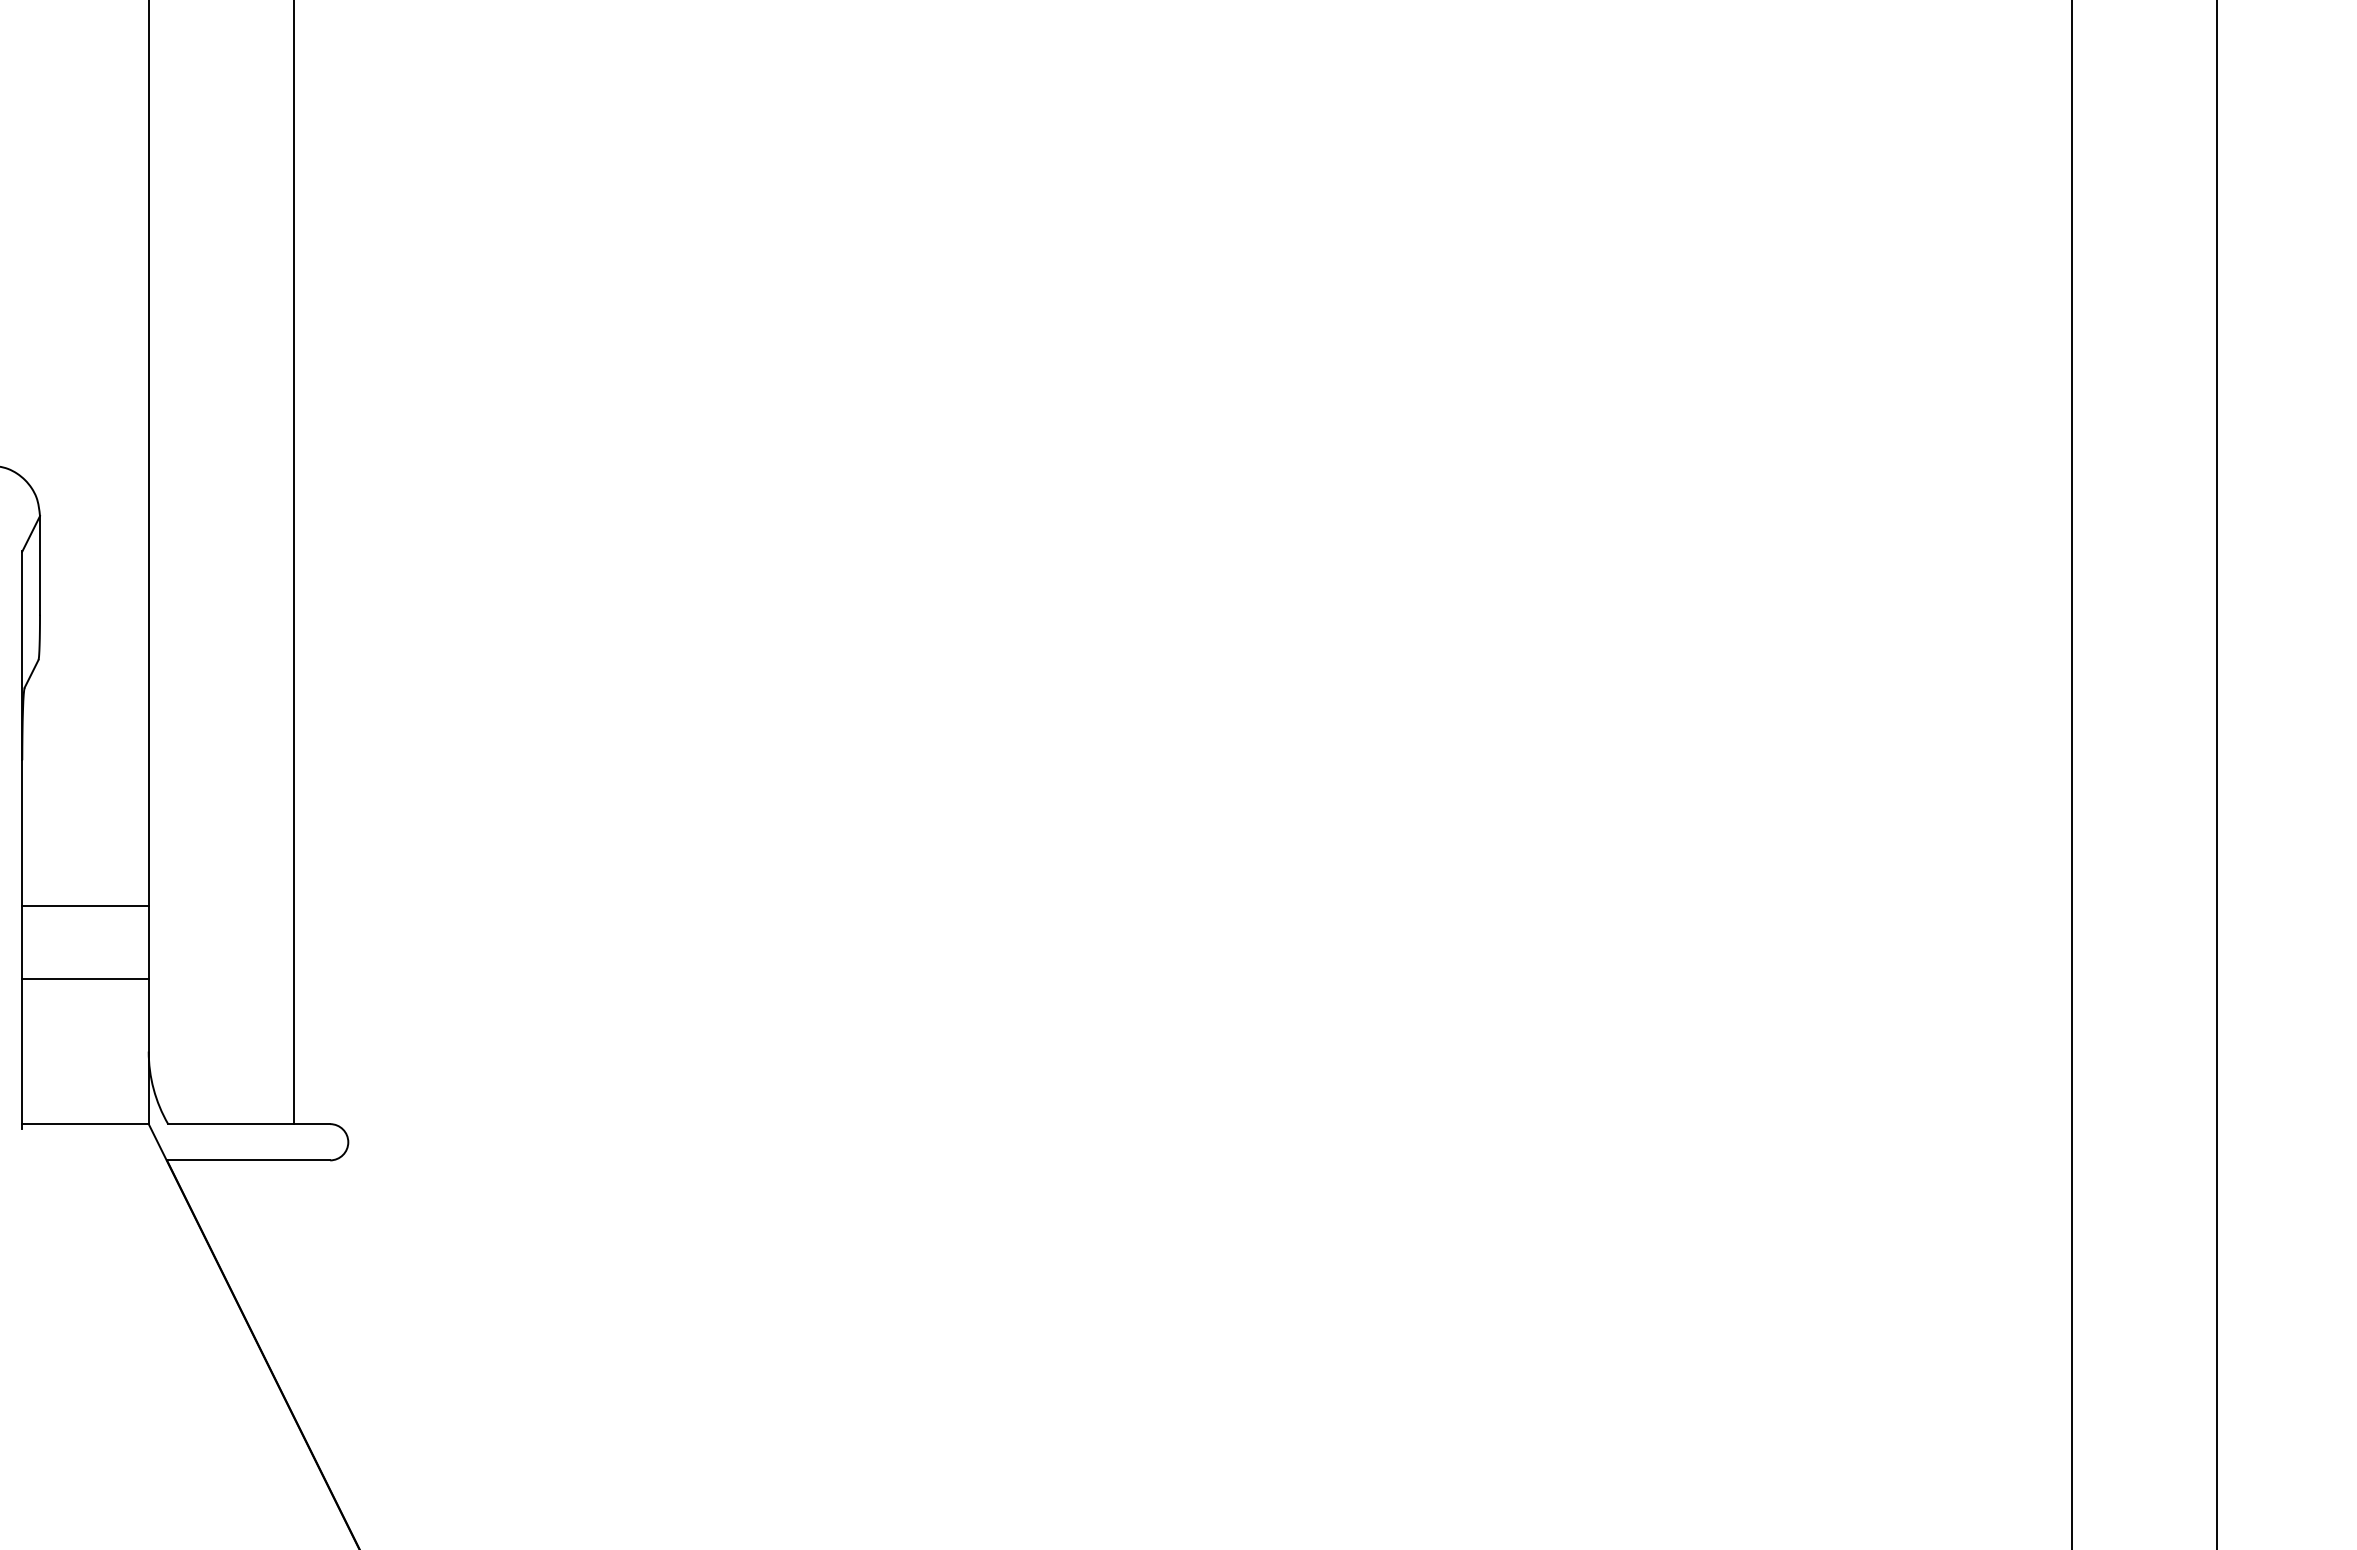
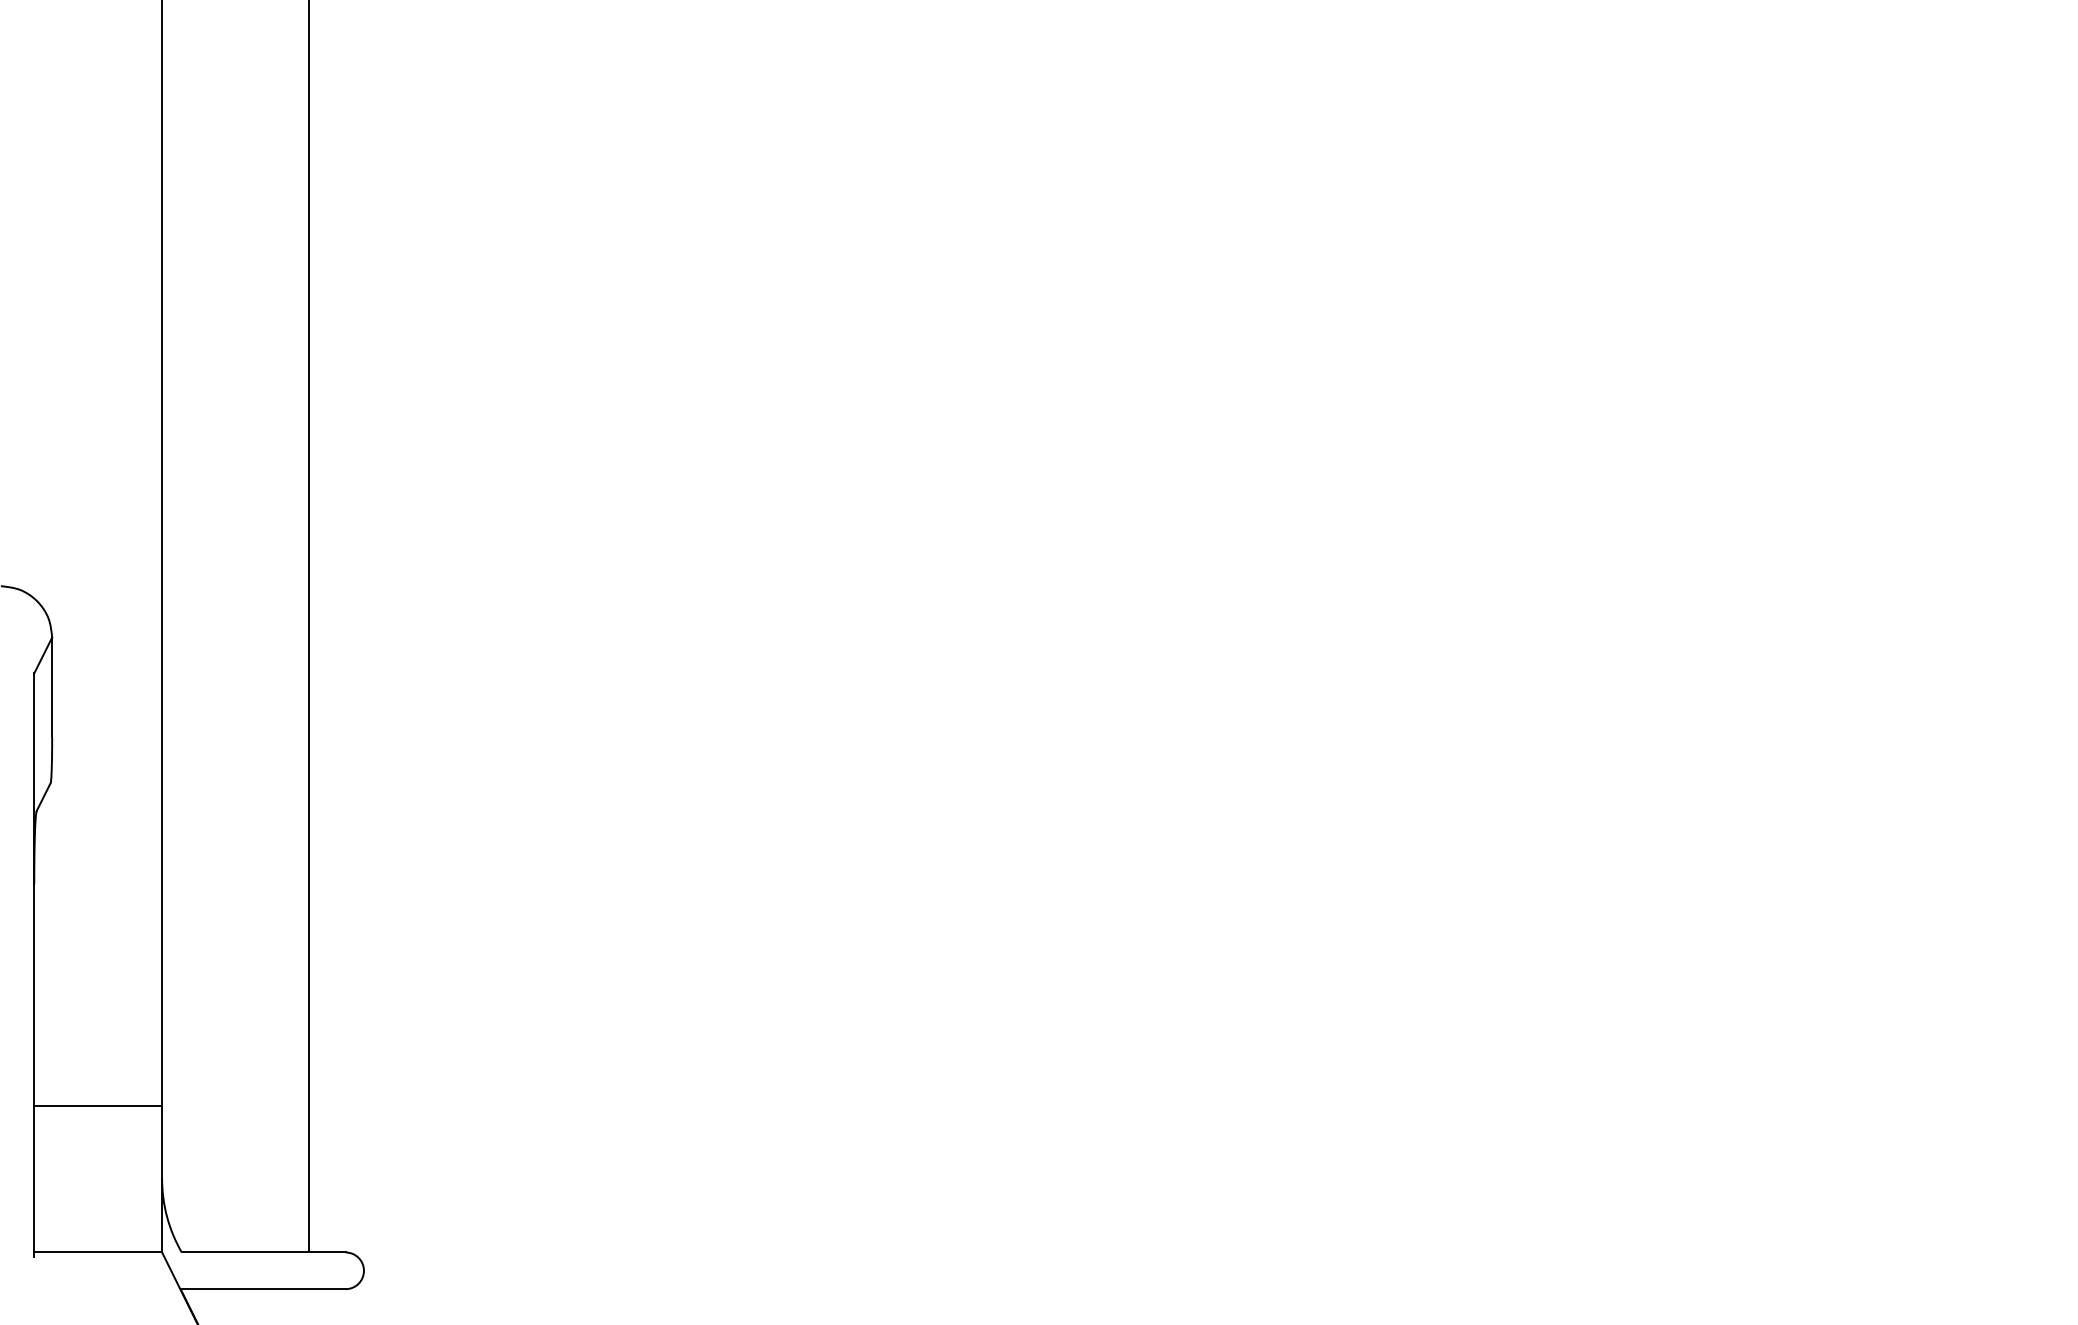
line: (85, 906) -> (98, 1032), removed

